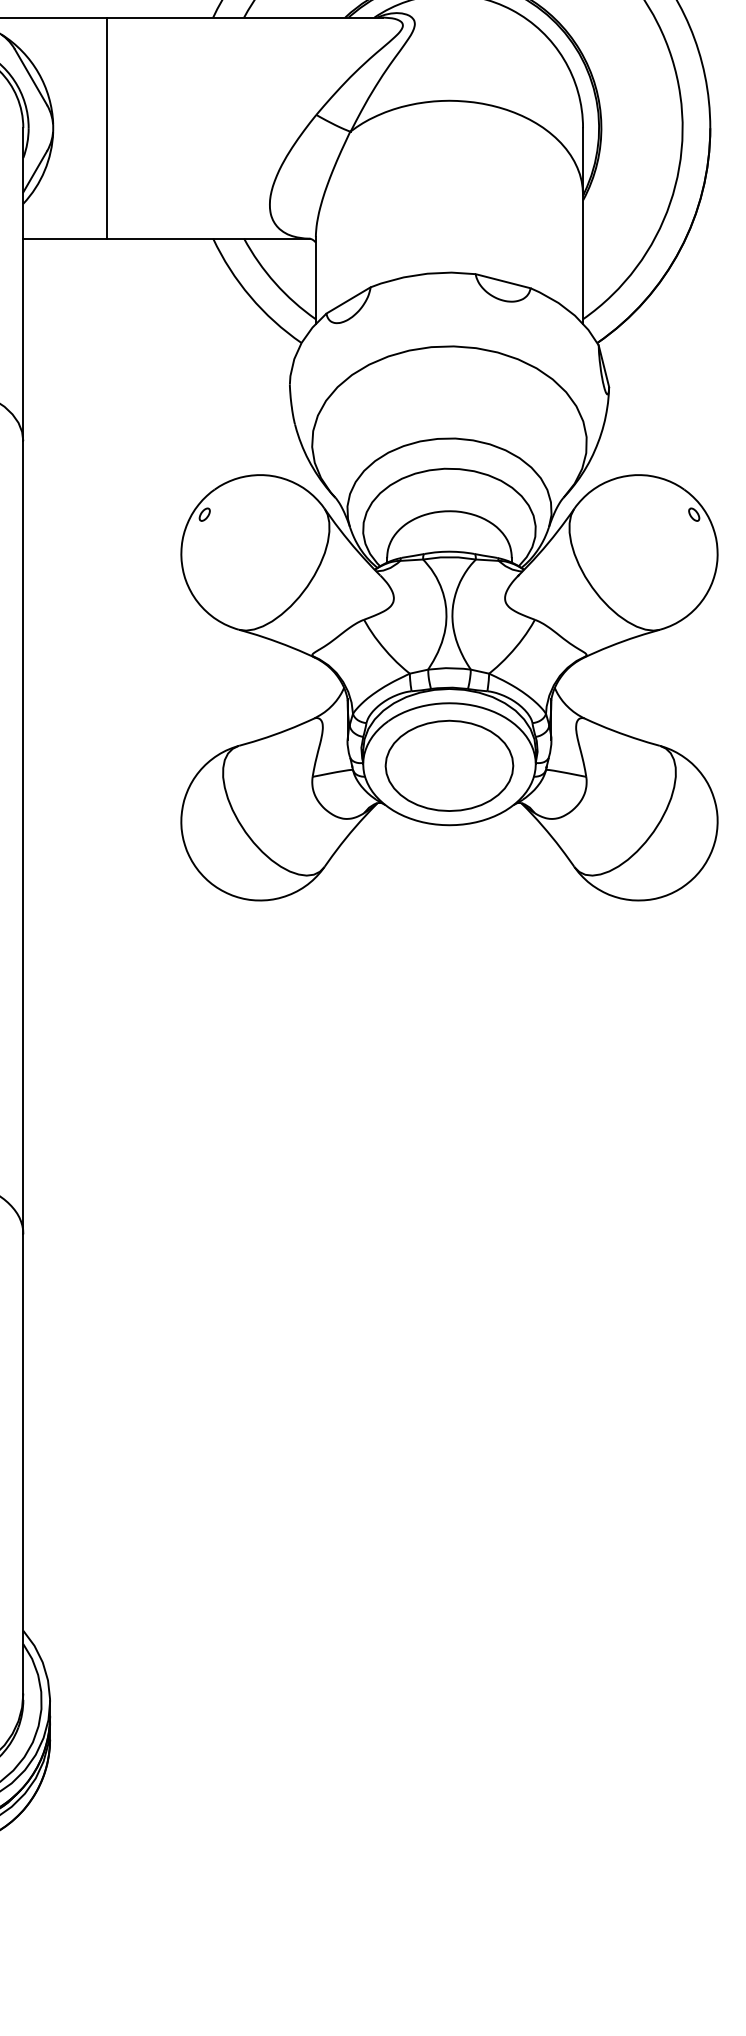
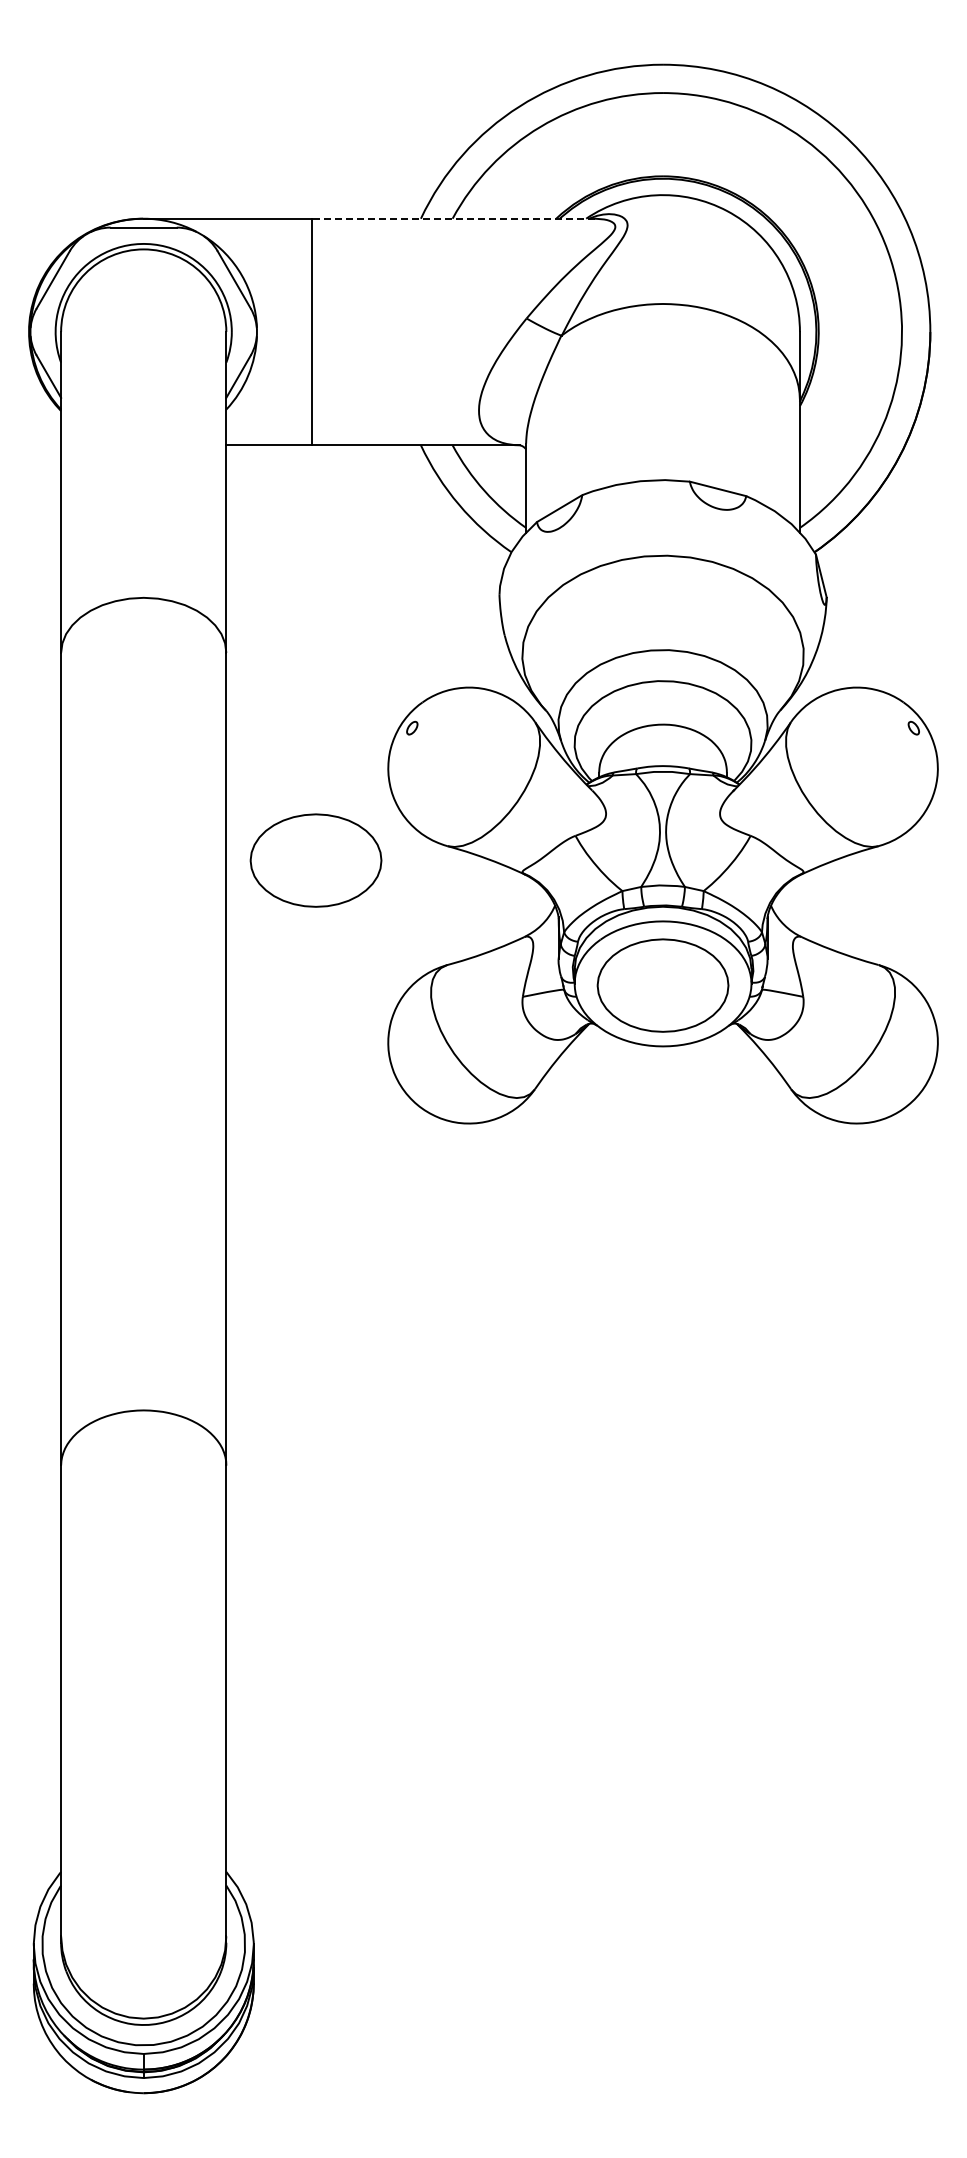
line: (244, 17) -> (452, 218), solid -> dashed
part: (110, 643) -> (315, 860), added

